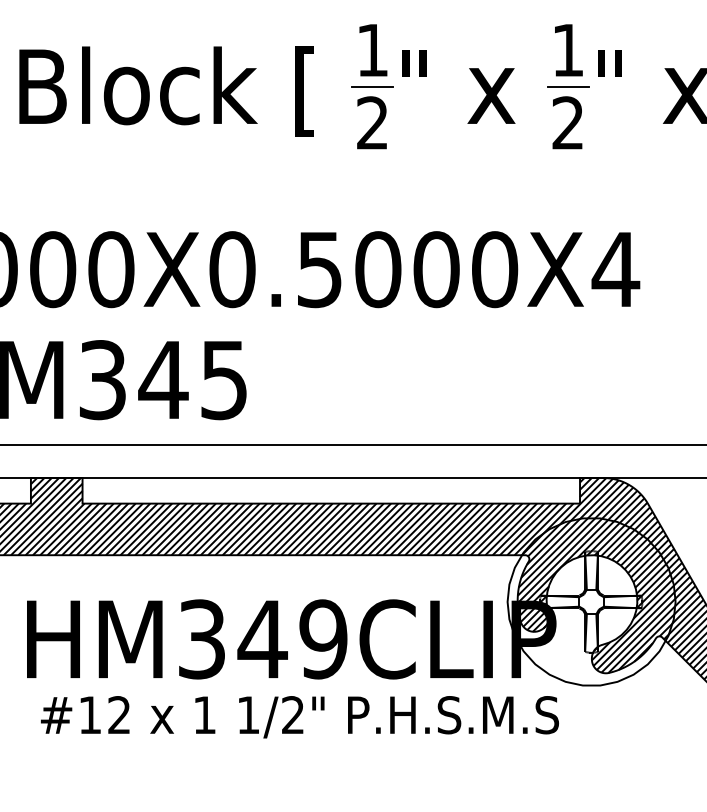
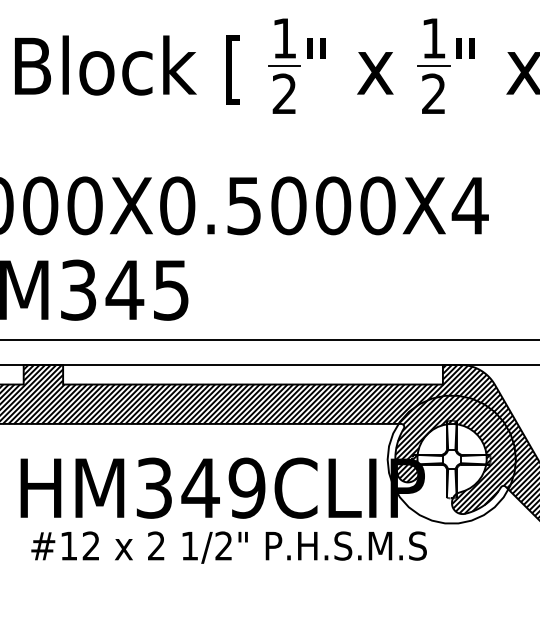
text: (204, 714) -> (156, 545), 1 -> 2

